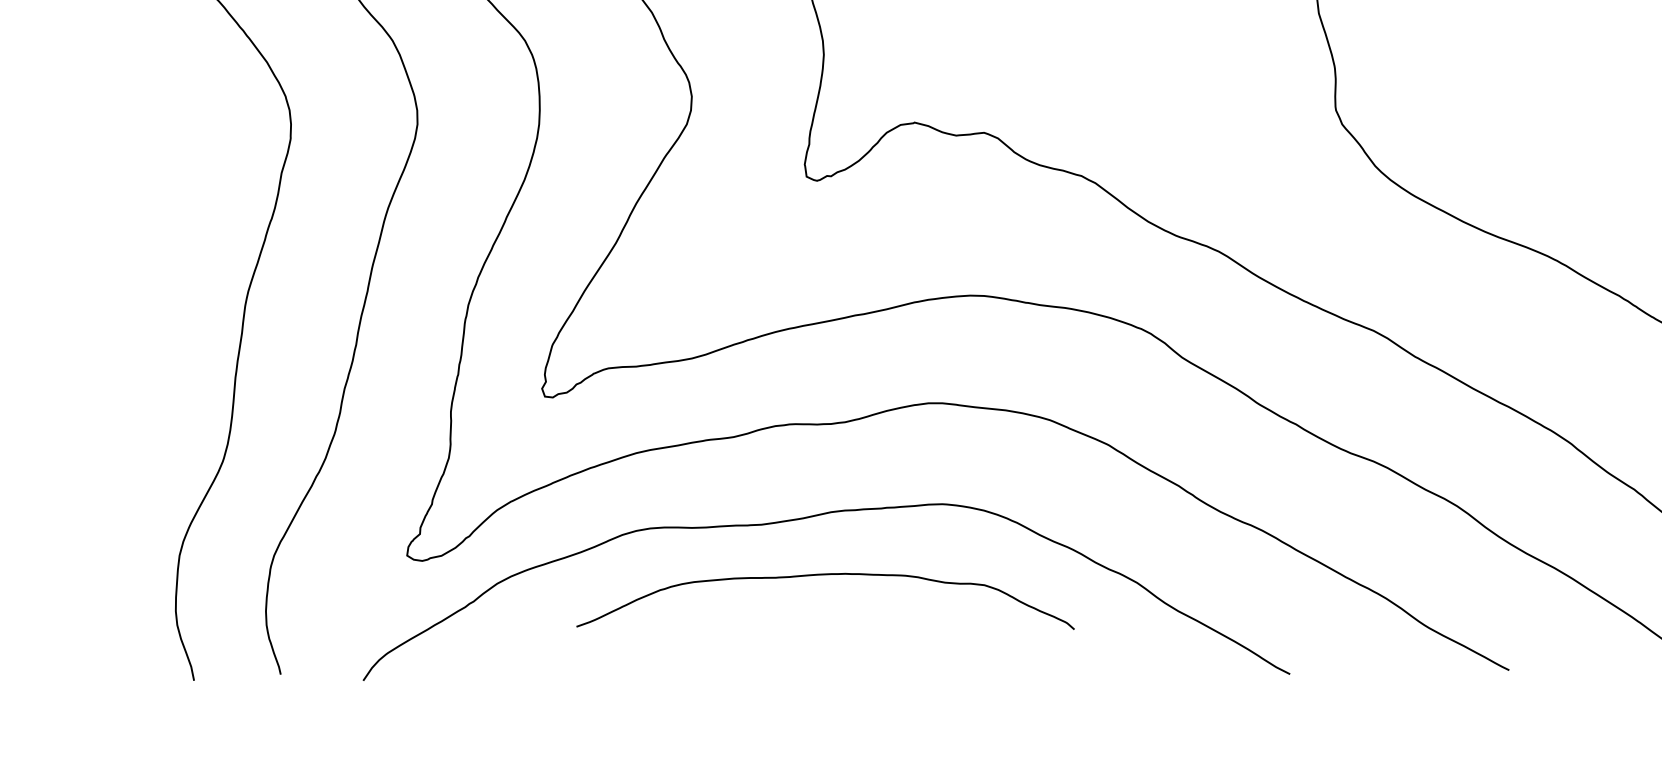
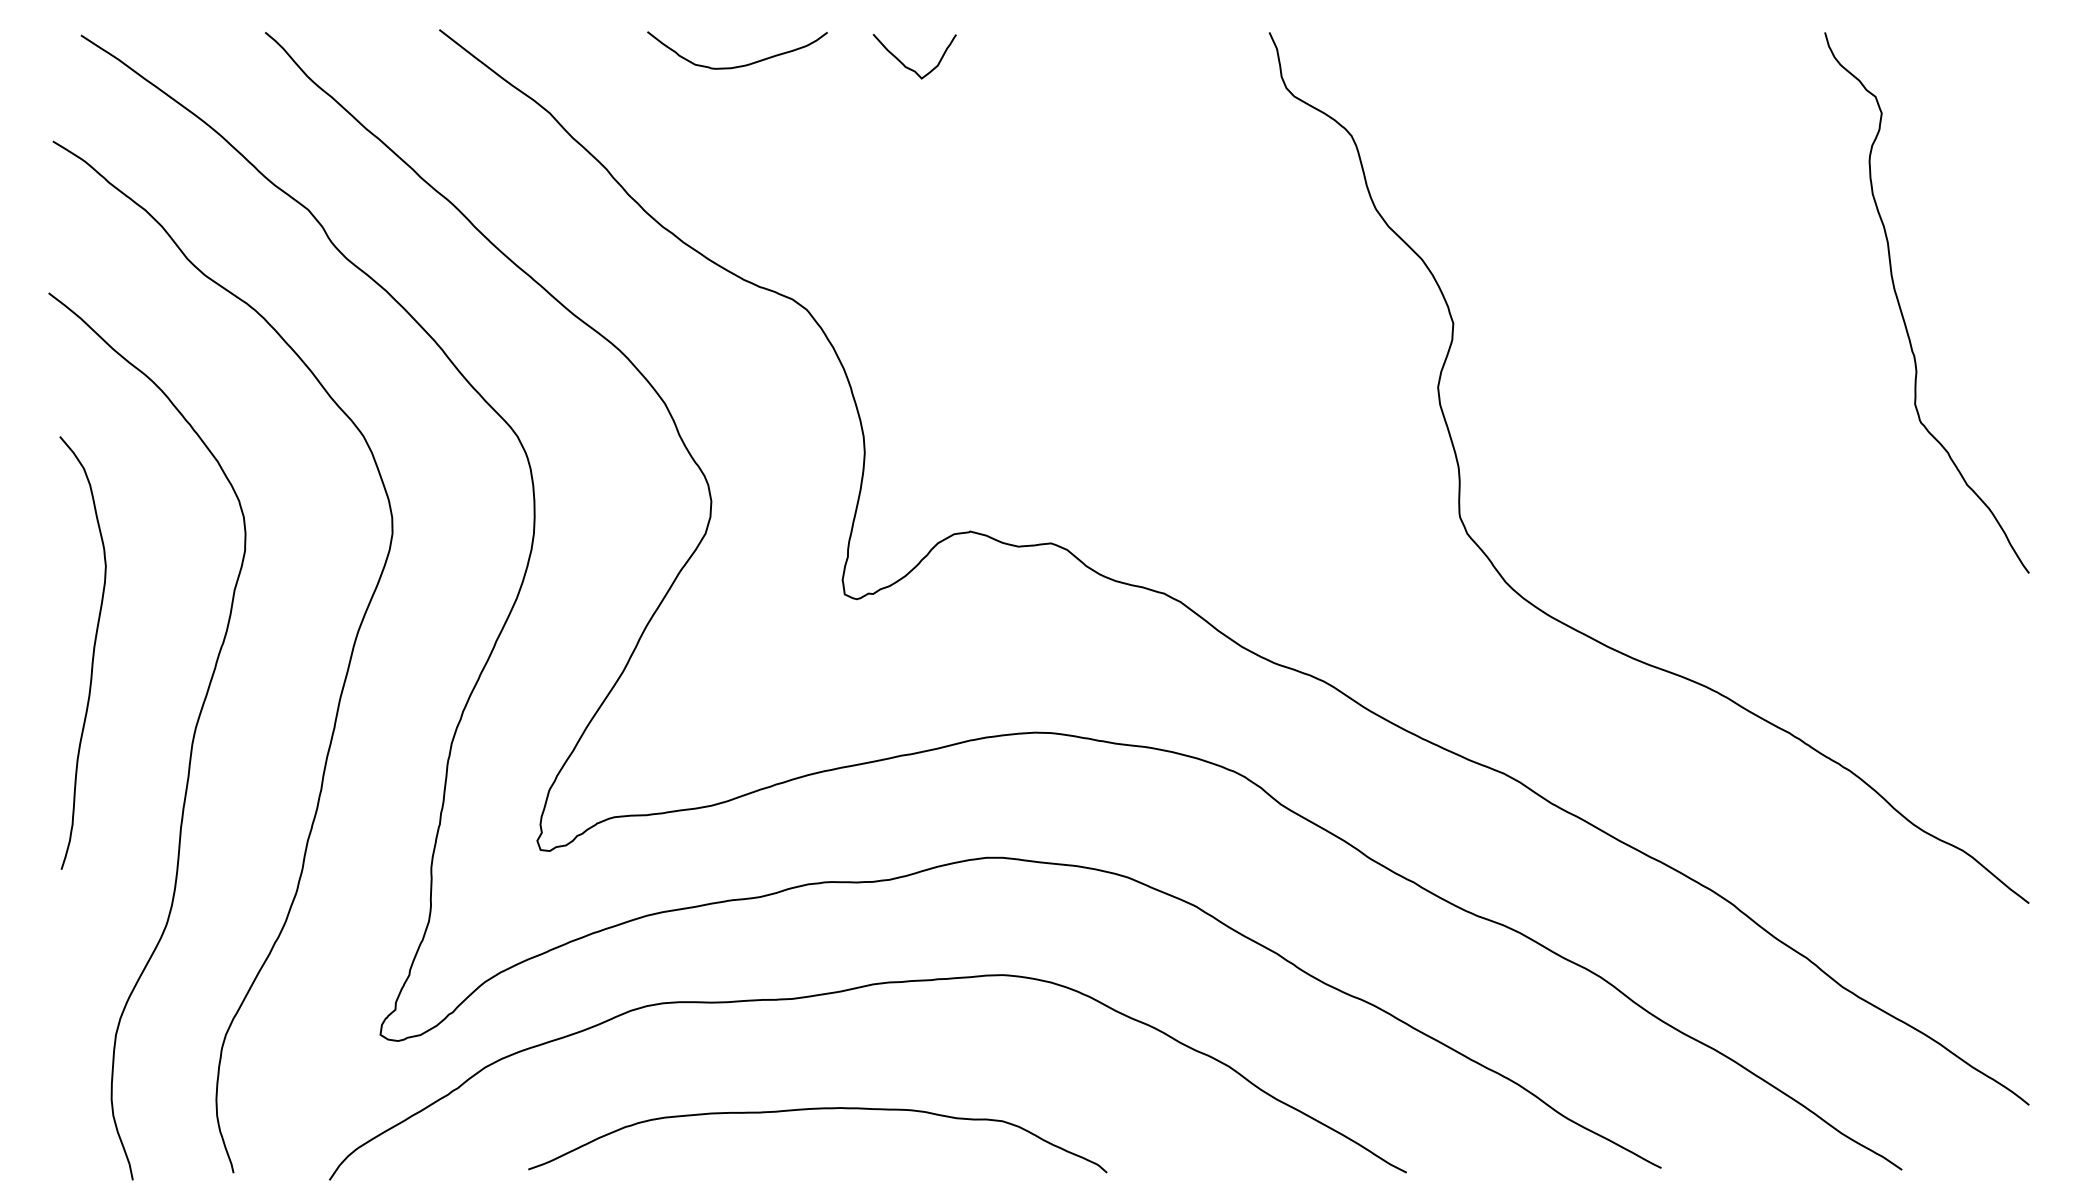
curve: (159, 226) -> (92, 652), added
curve: (825, 575) -> (817, 1109), moved

